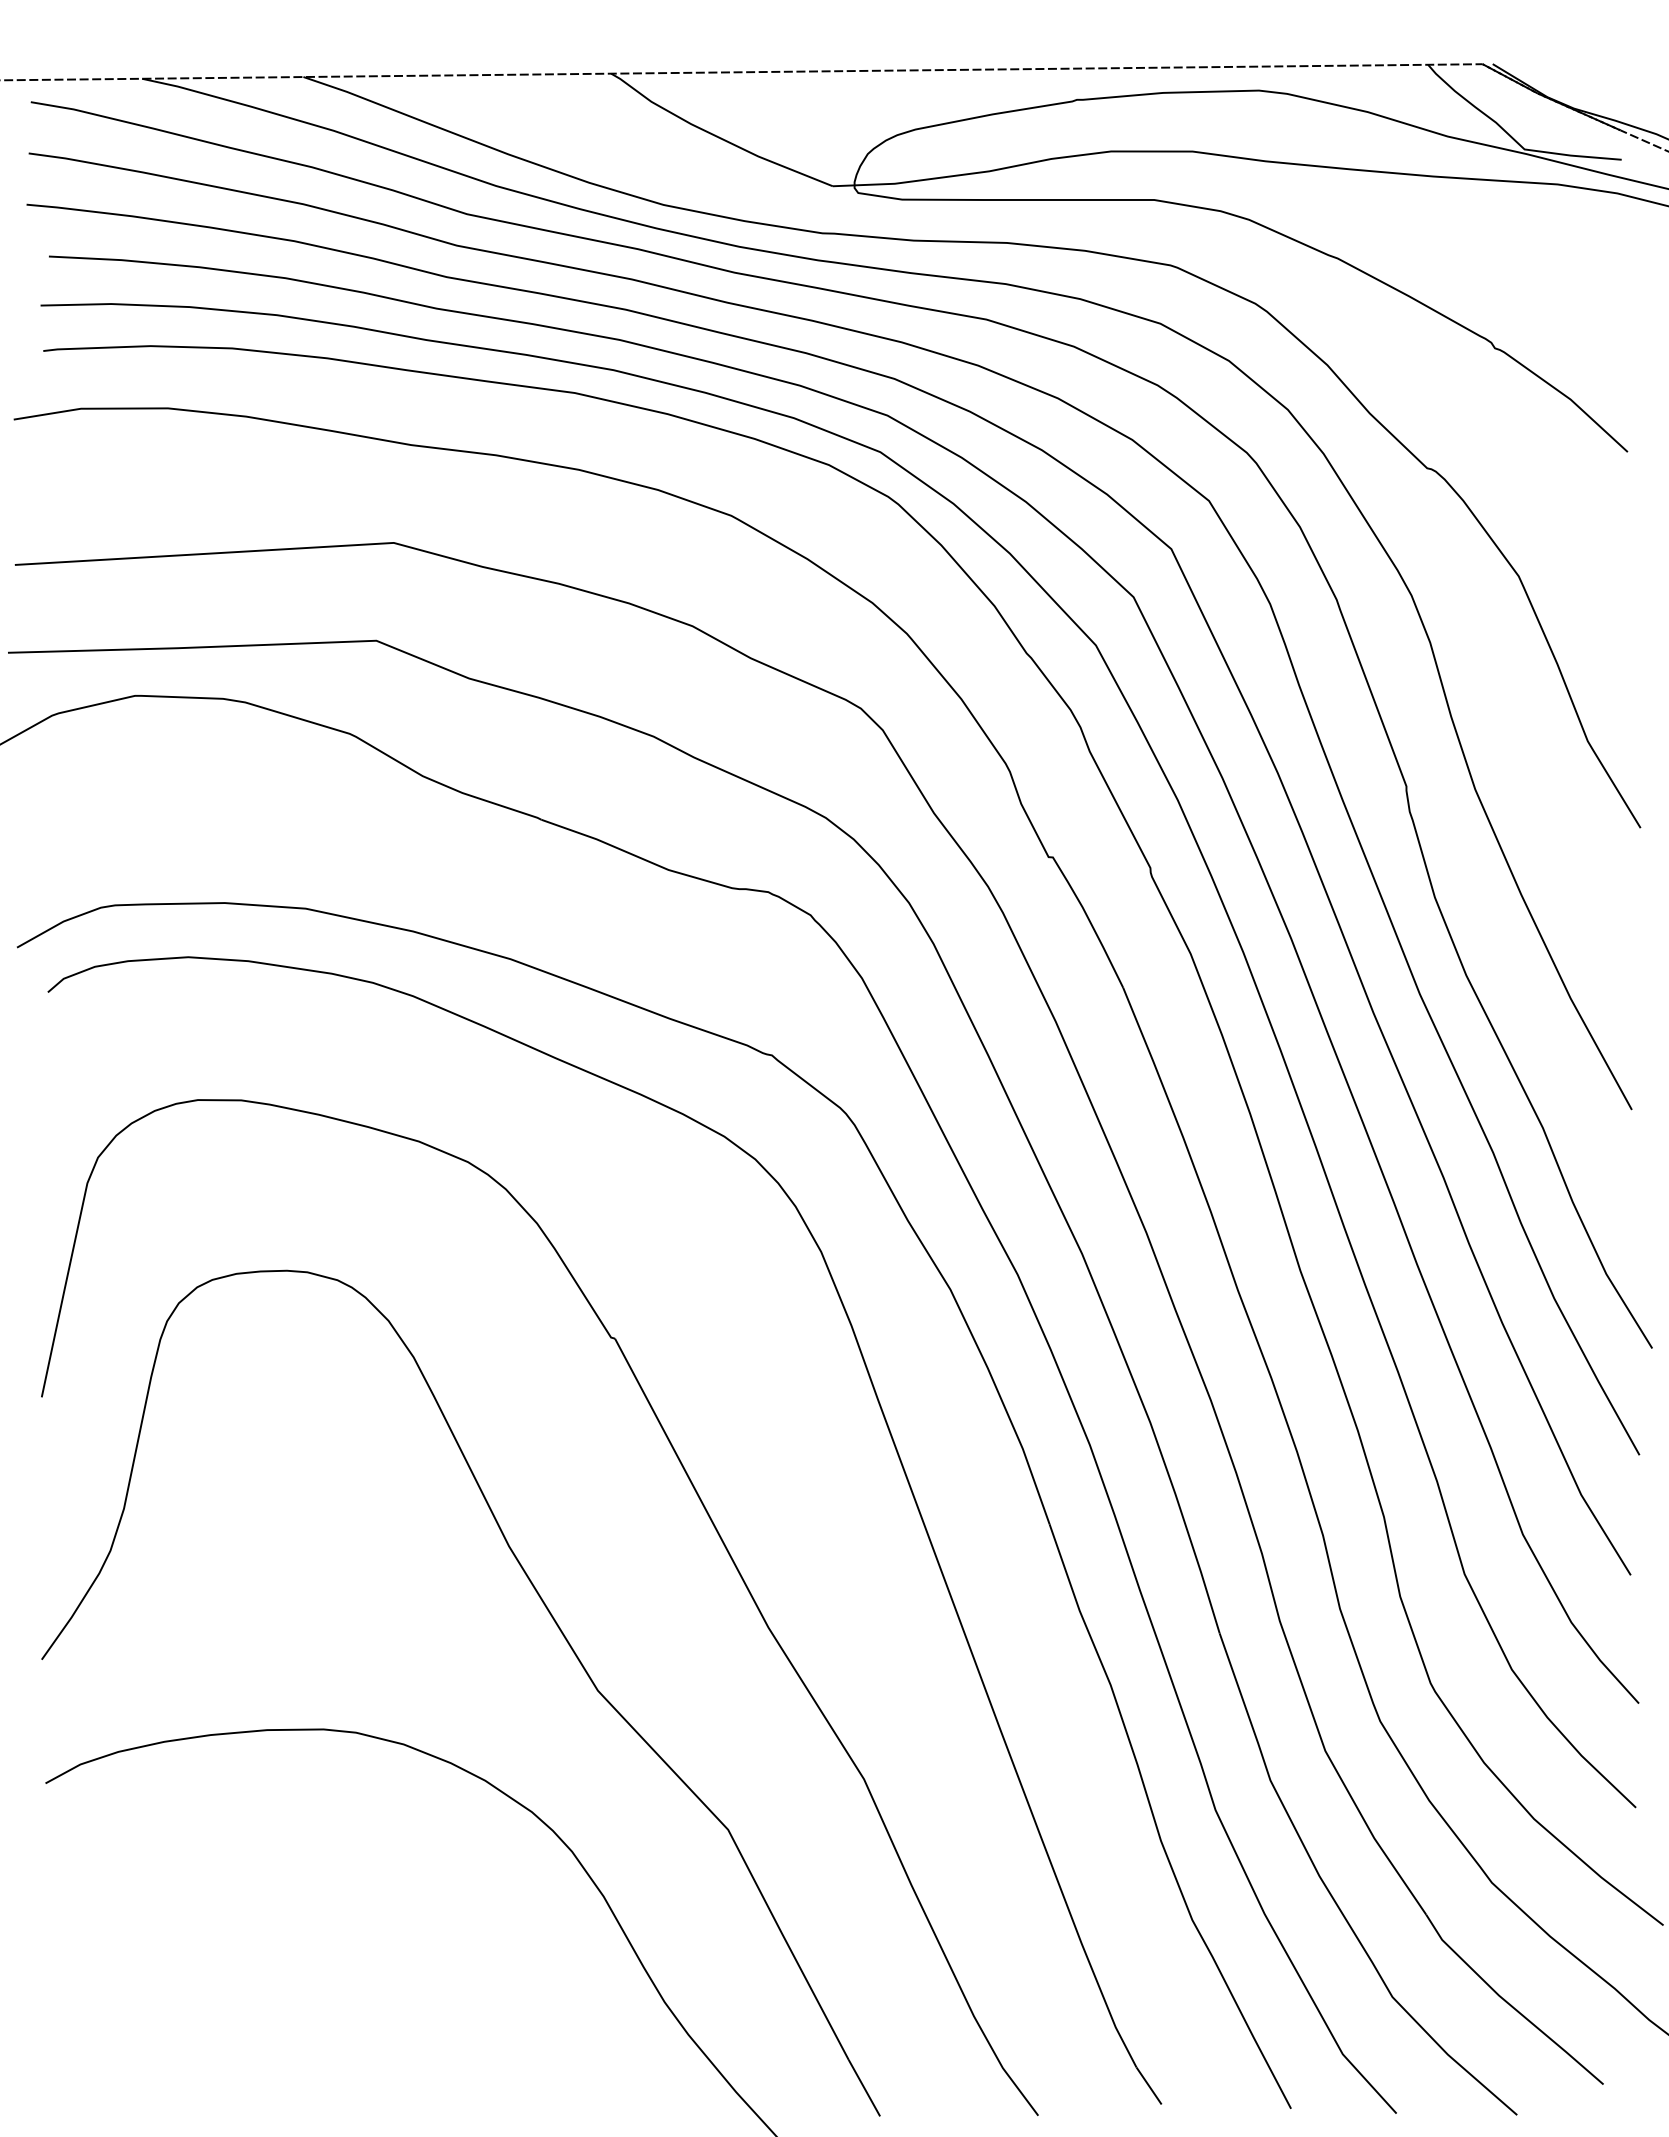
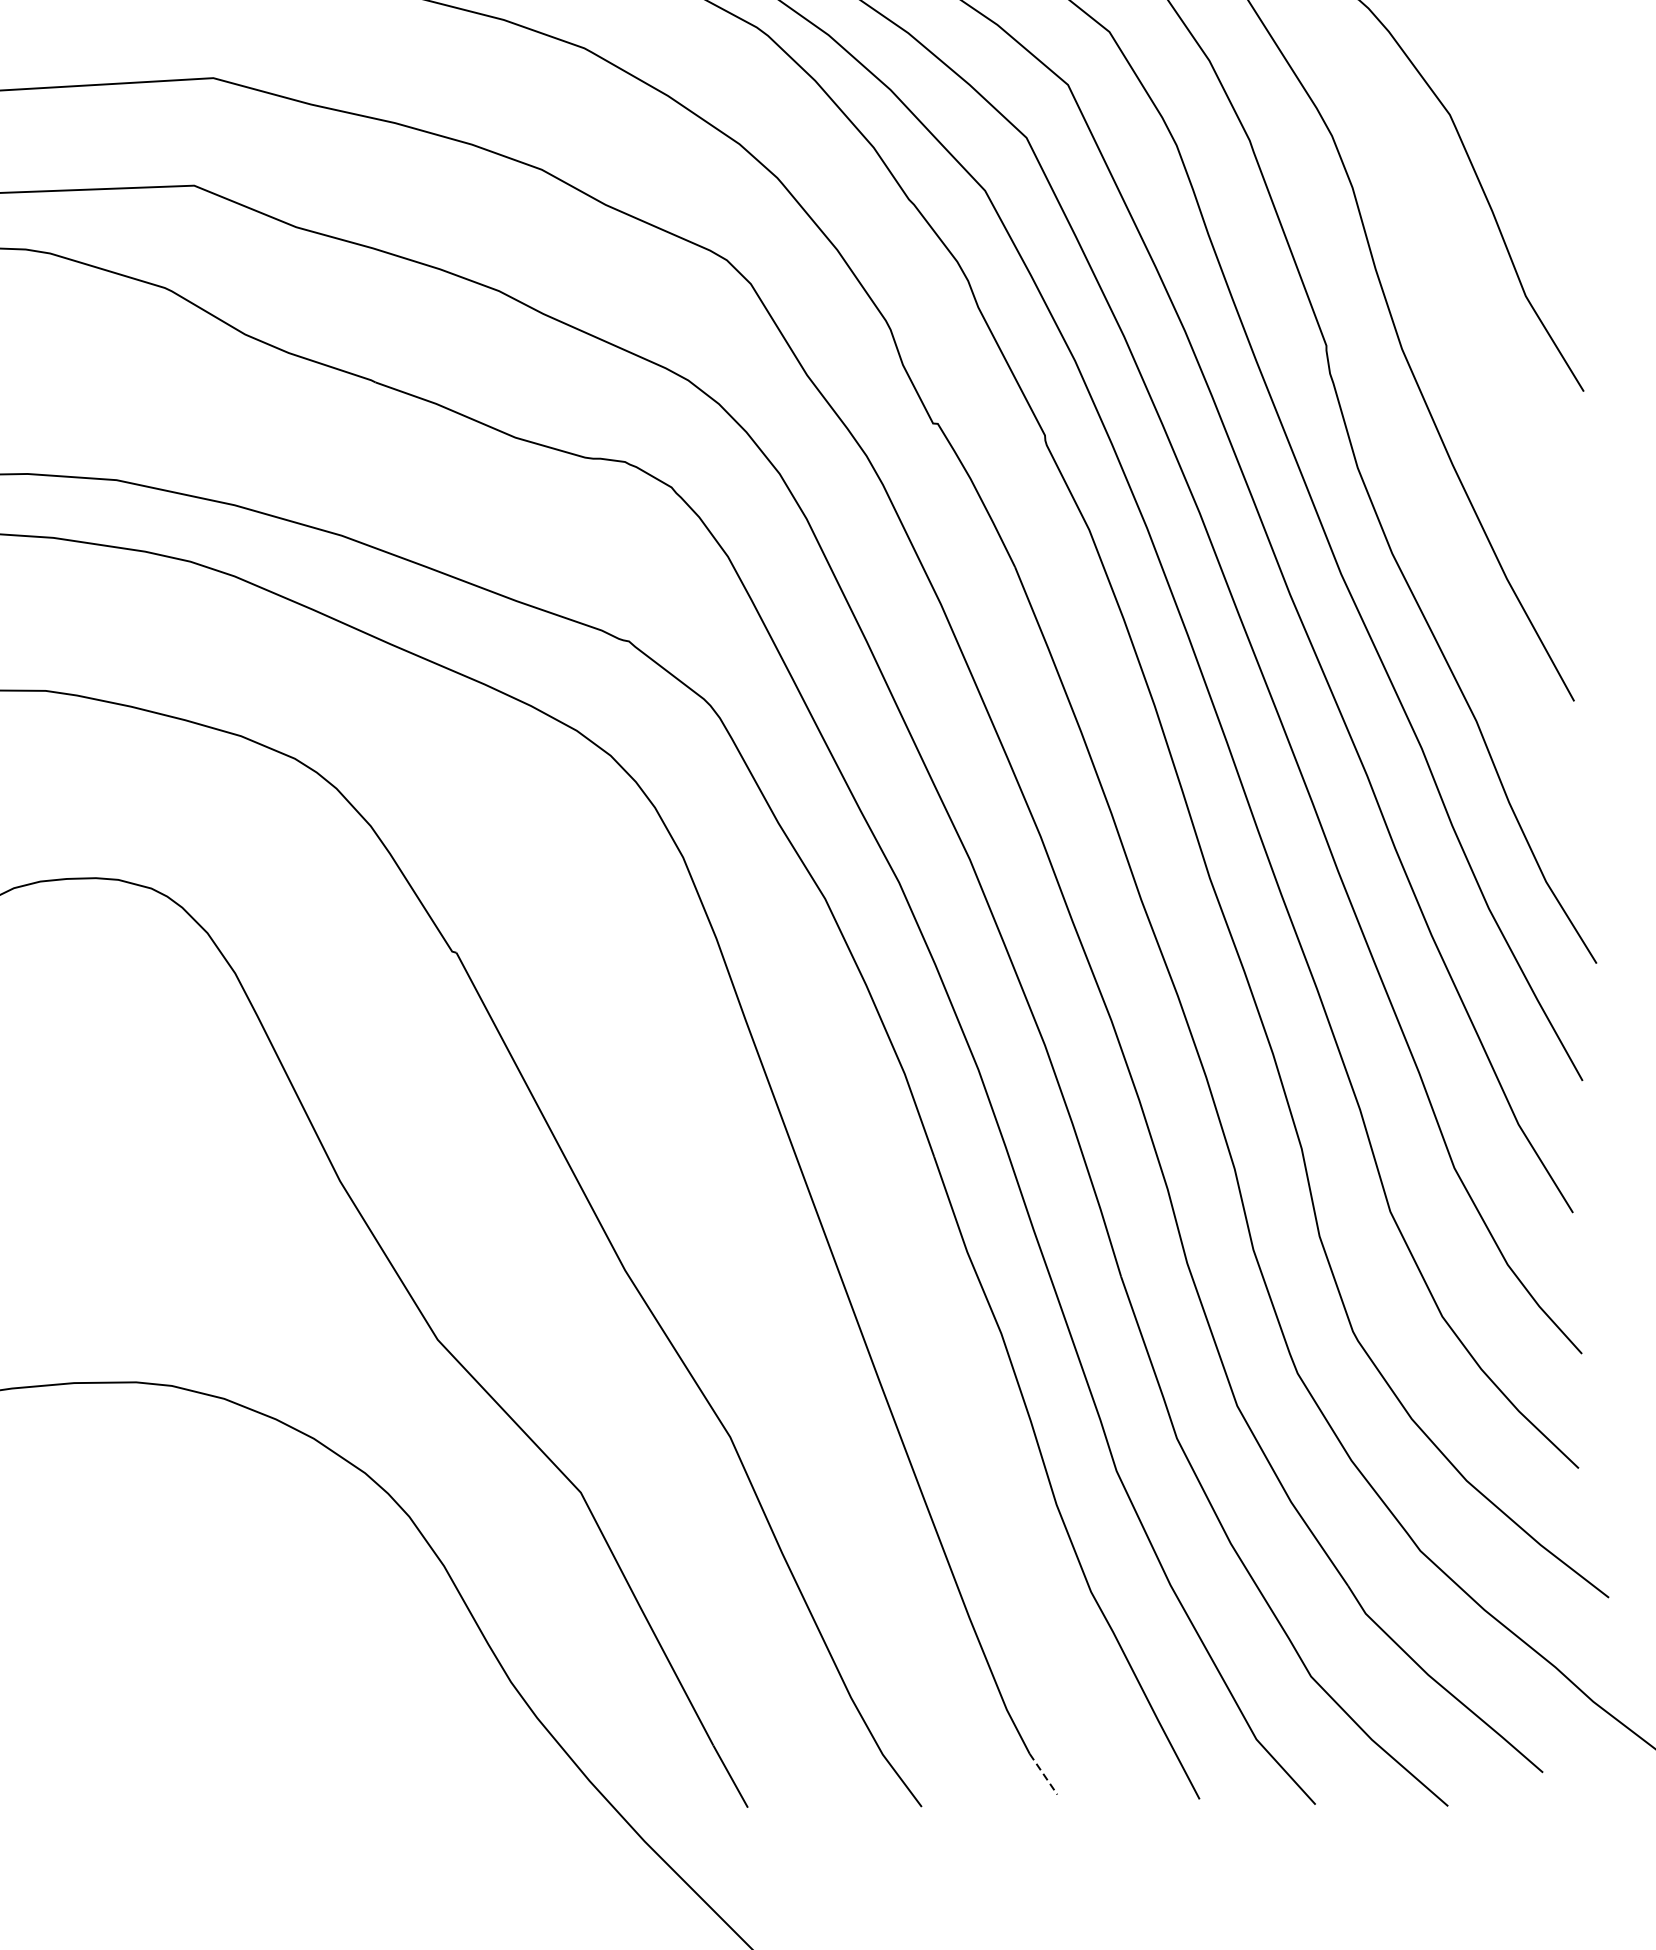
line: (1149, 2086) -> (1044, 1774), solid -> dashed

